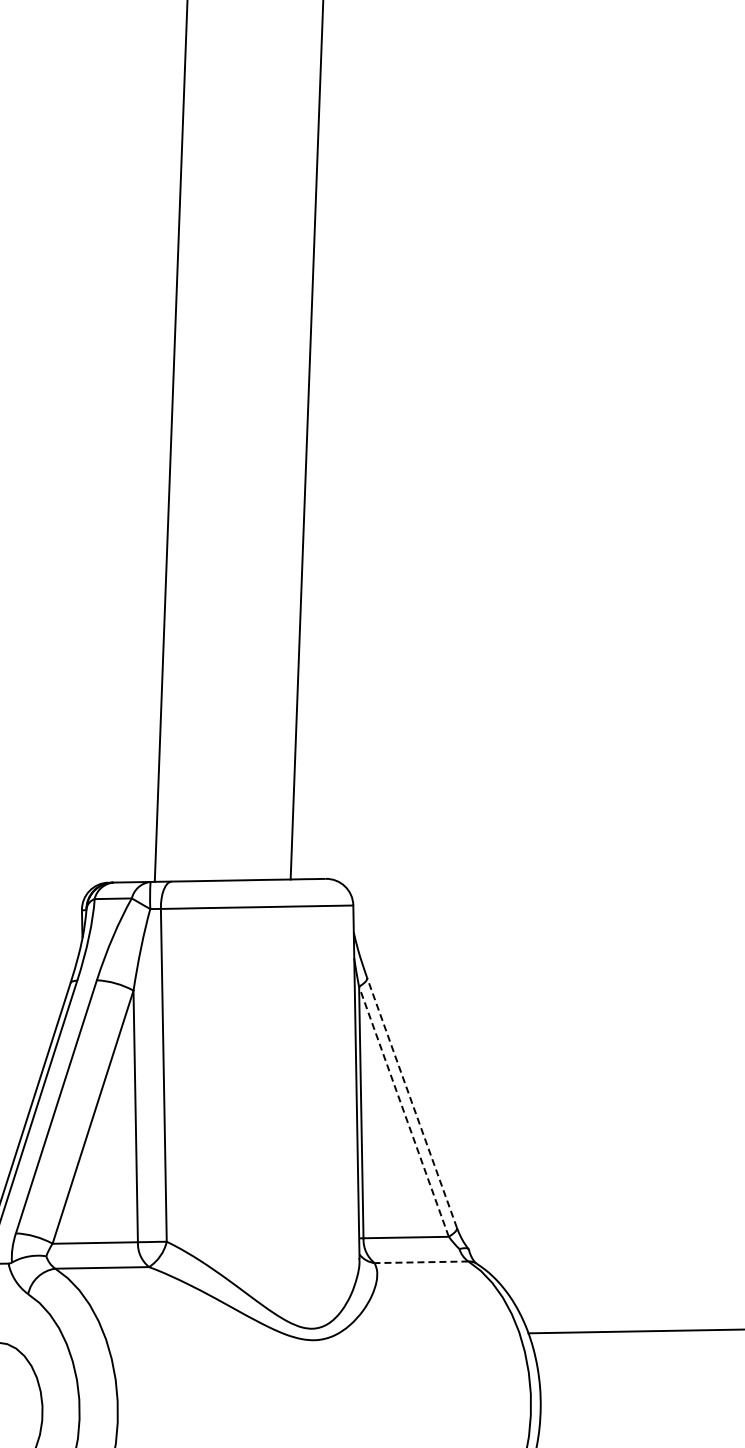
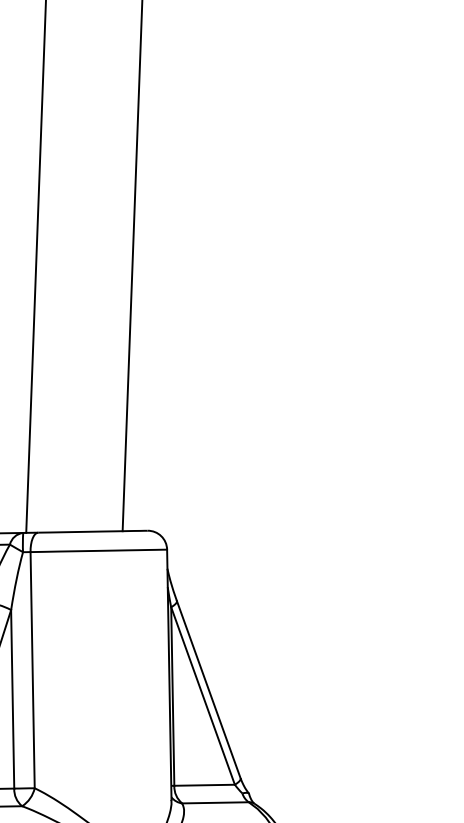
line: (412, 1102) -> (209, 689), dashed -> solid
line: (403, 1111) -> (202, 695), dashed -> solid
line: (421, 1262) -> (215, 802), dashed -> solid

